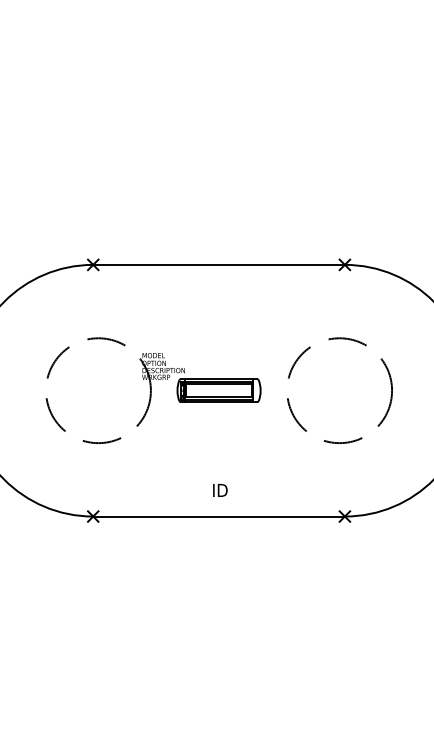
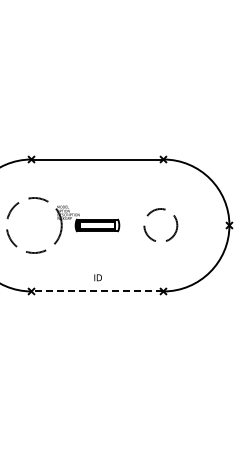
circle: (339, 390) -> (160, 225), size x0.6
line: (219, 516) -> (97, 291), solid -> dashed

